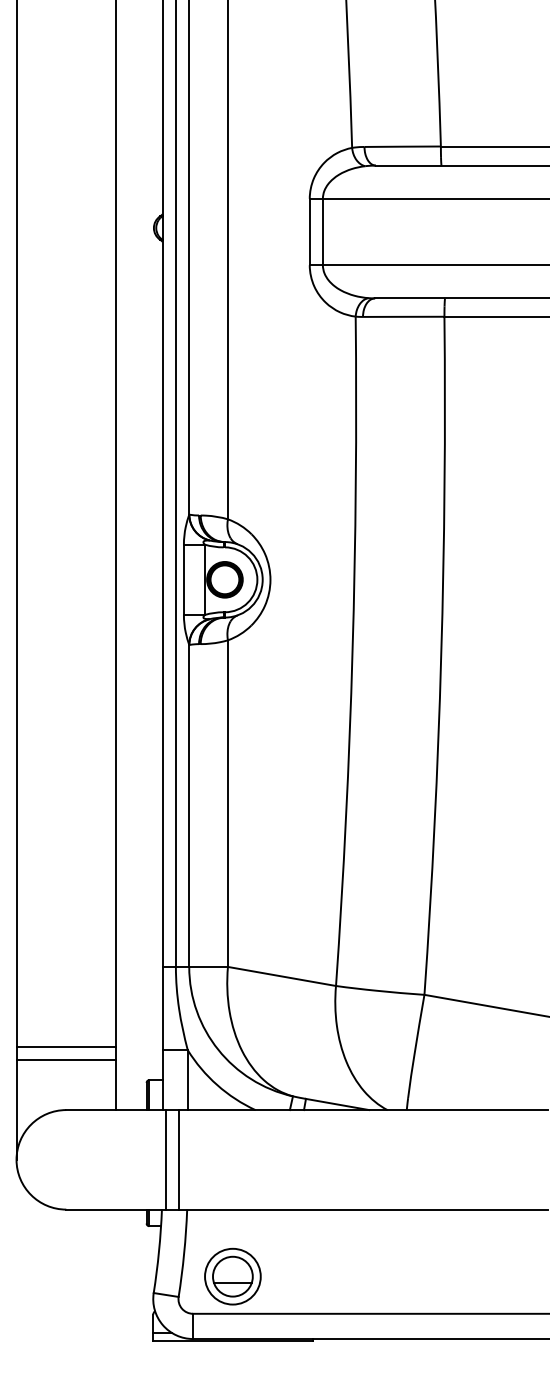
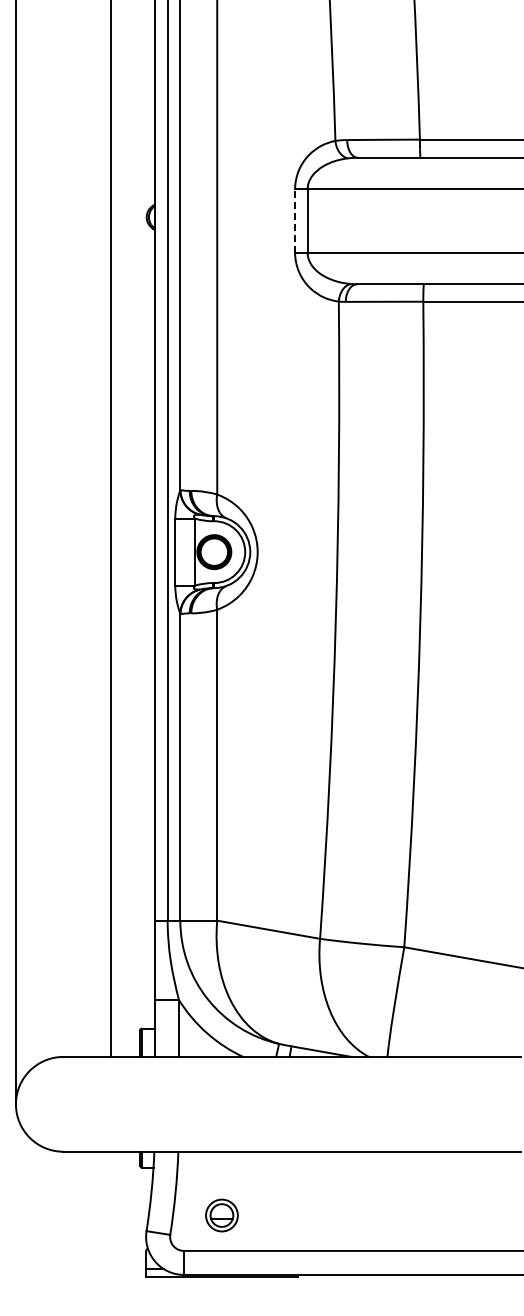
line: (310, 232) -> (295, 221), solid -> dashed
line: (65, 1046) -> (62, 996), removed
line: (65, 1060) -> (62, 1009), removed
line: (166, 1158) -> (158, 1103), removed
line: (178, 1158) -> (170, 1103), removed
part: (232, 1276) -> (221, 1215), size x0.6

